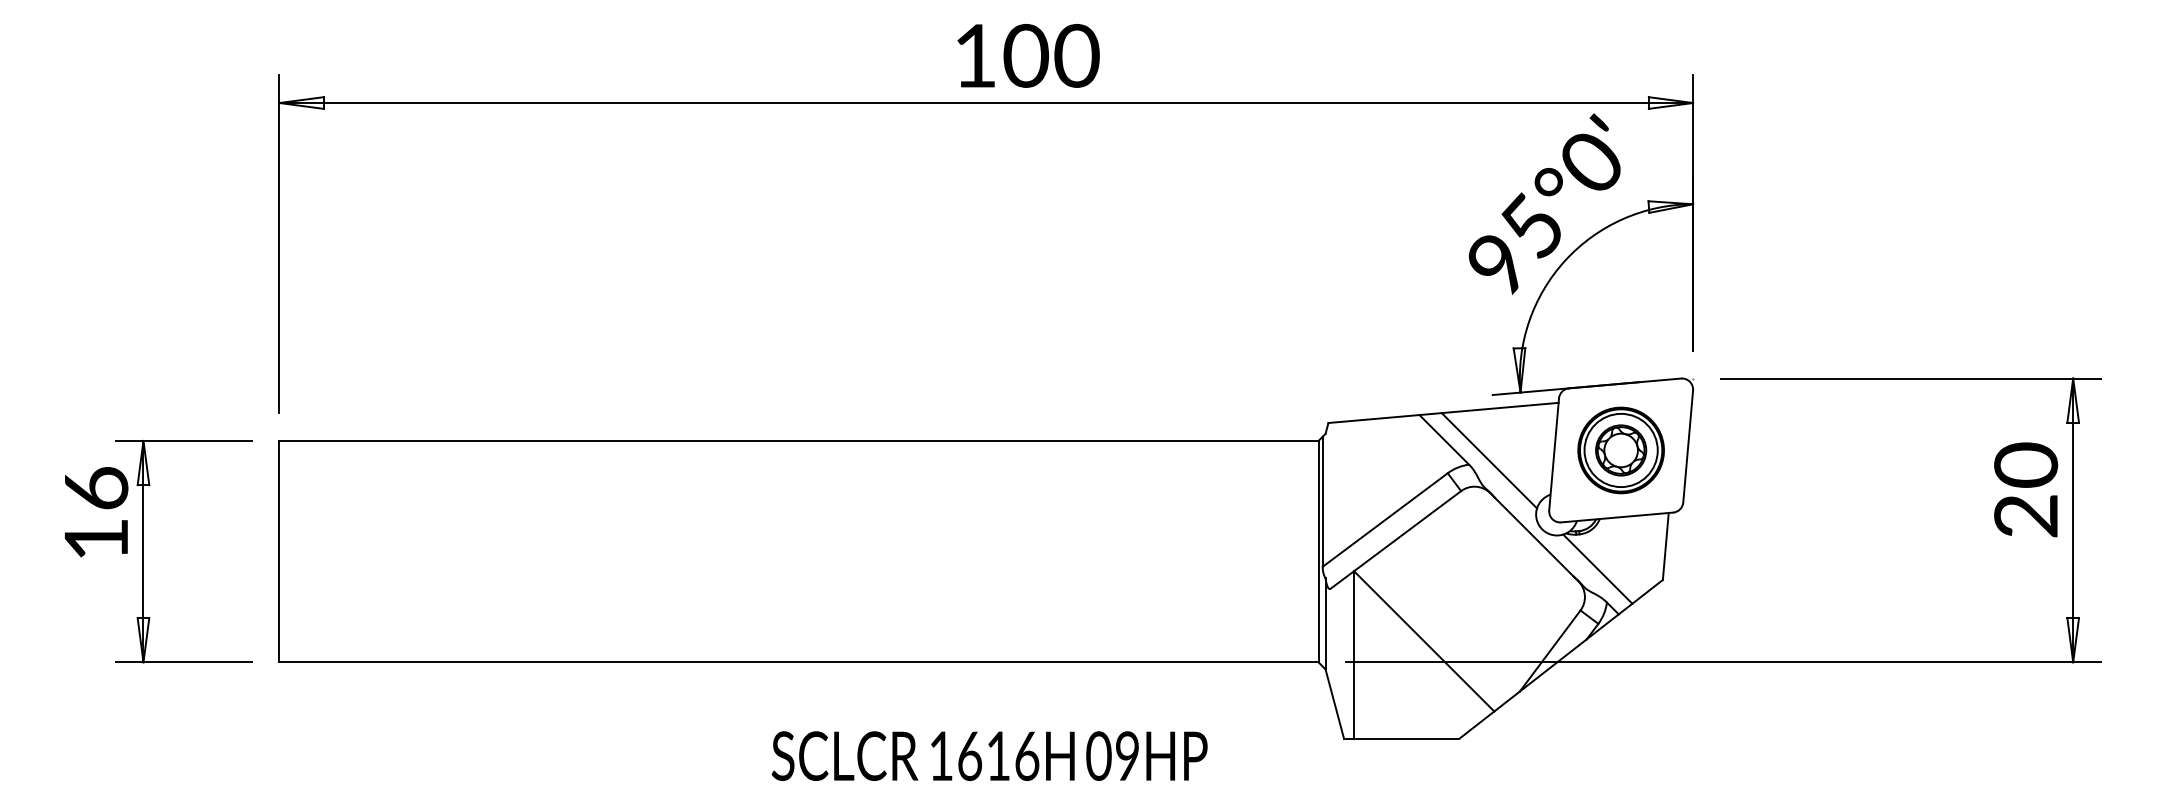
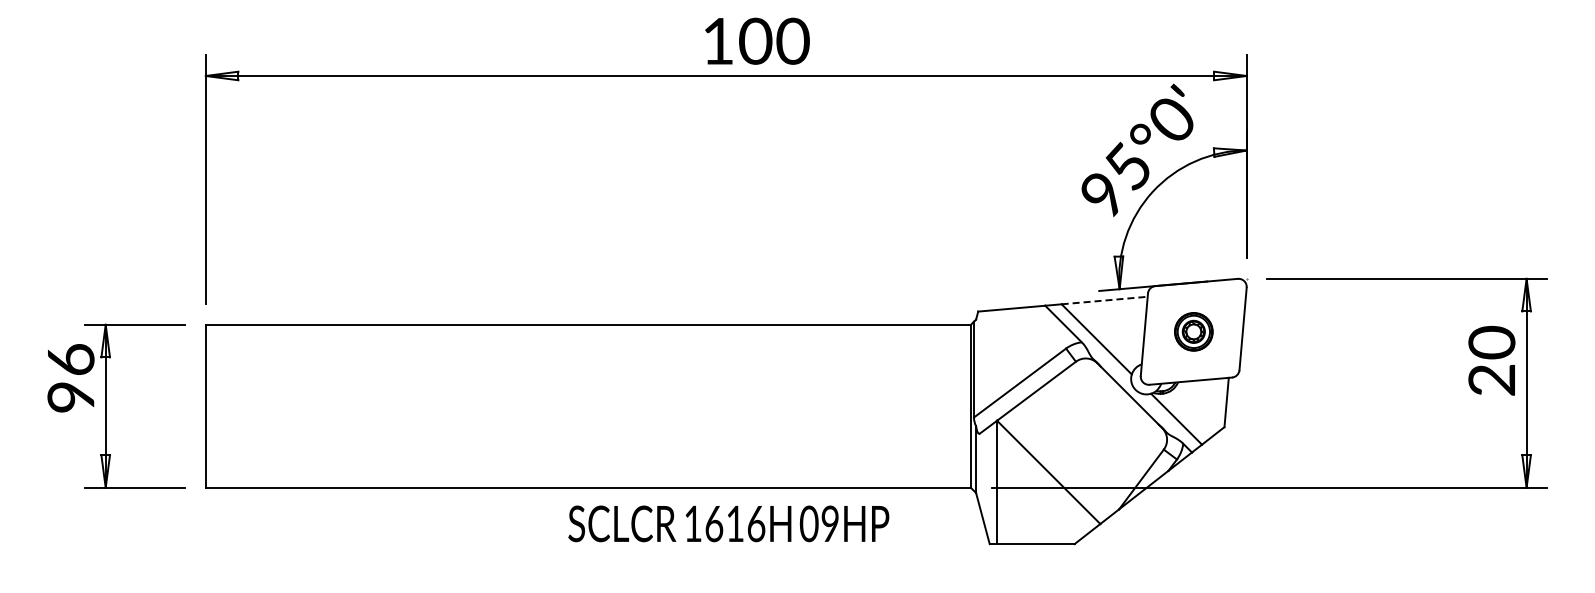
line: (1501, 407) -> (1105, 300), solid -> dashed
part: (1620, 450) -> (1193, 331), size x0.6
text: (95, 539) -> (70, 397), 16 -> 96
text: (989, 755) -> (728, 523), moved

